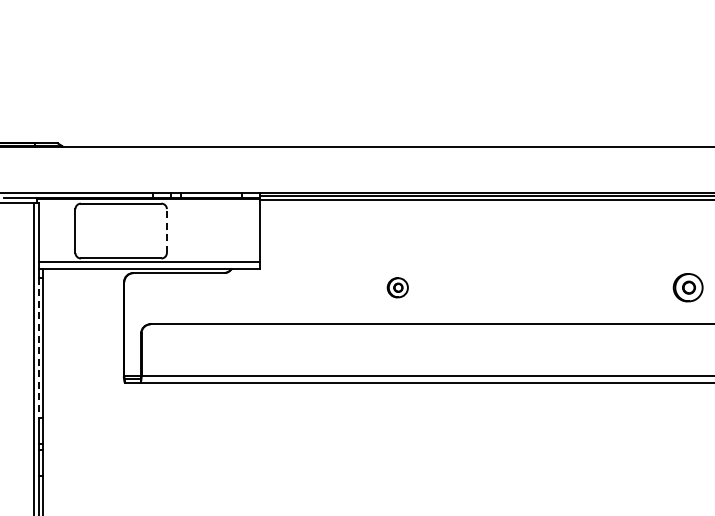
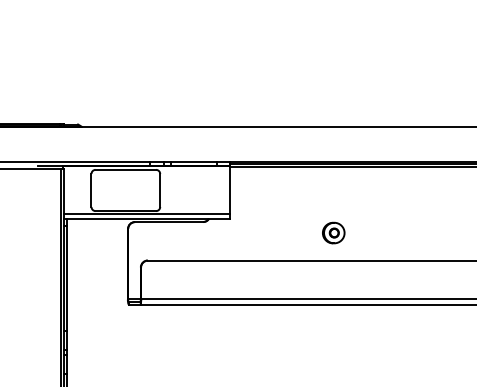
line: (166, 231) -> (159, 190), dashed -> solid
part: (397, 287) -> (333, 232), size x1.43
line: (38, 348) -> (63, 278), dashed -> solid

